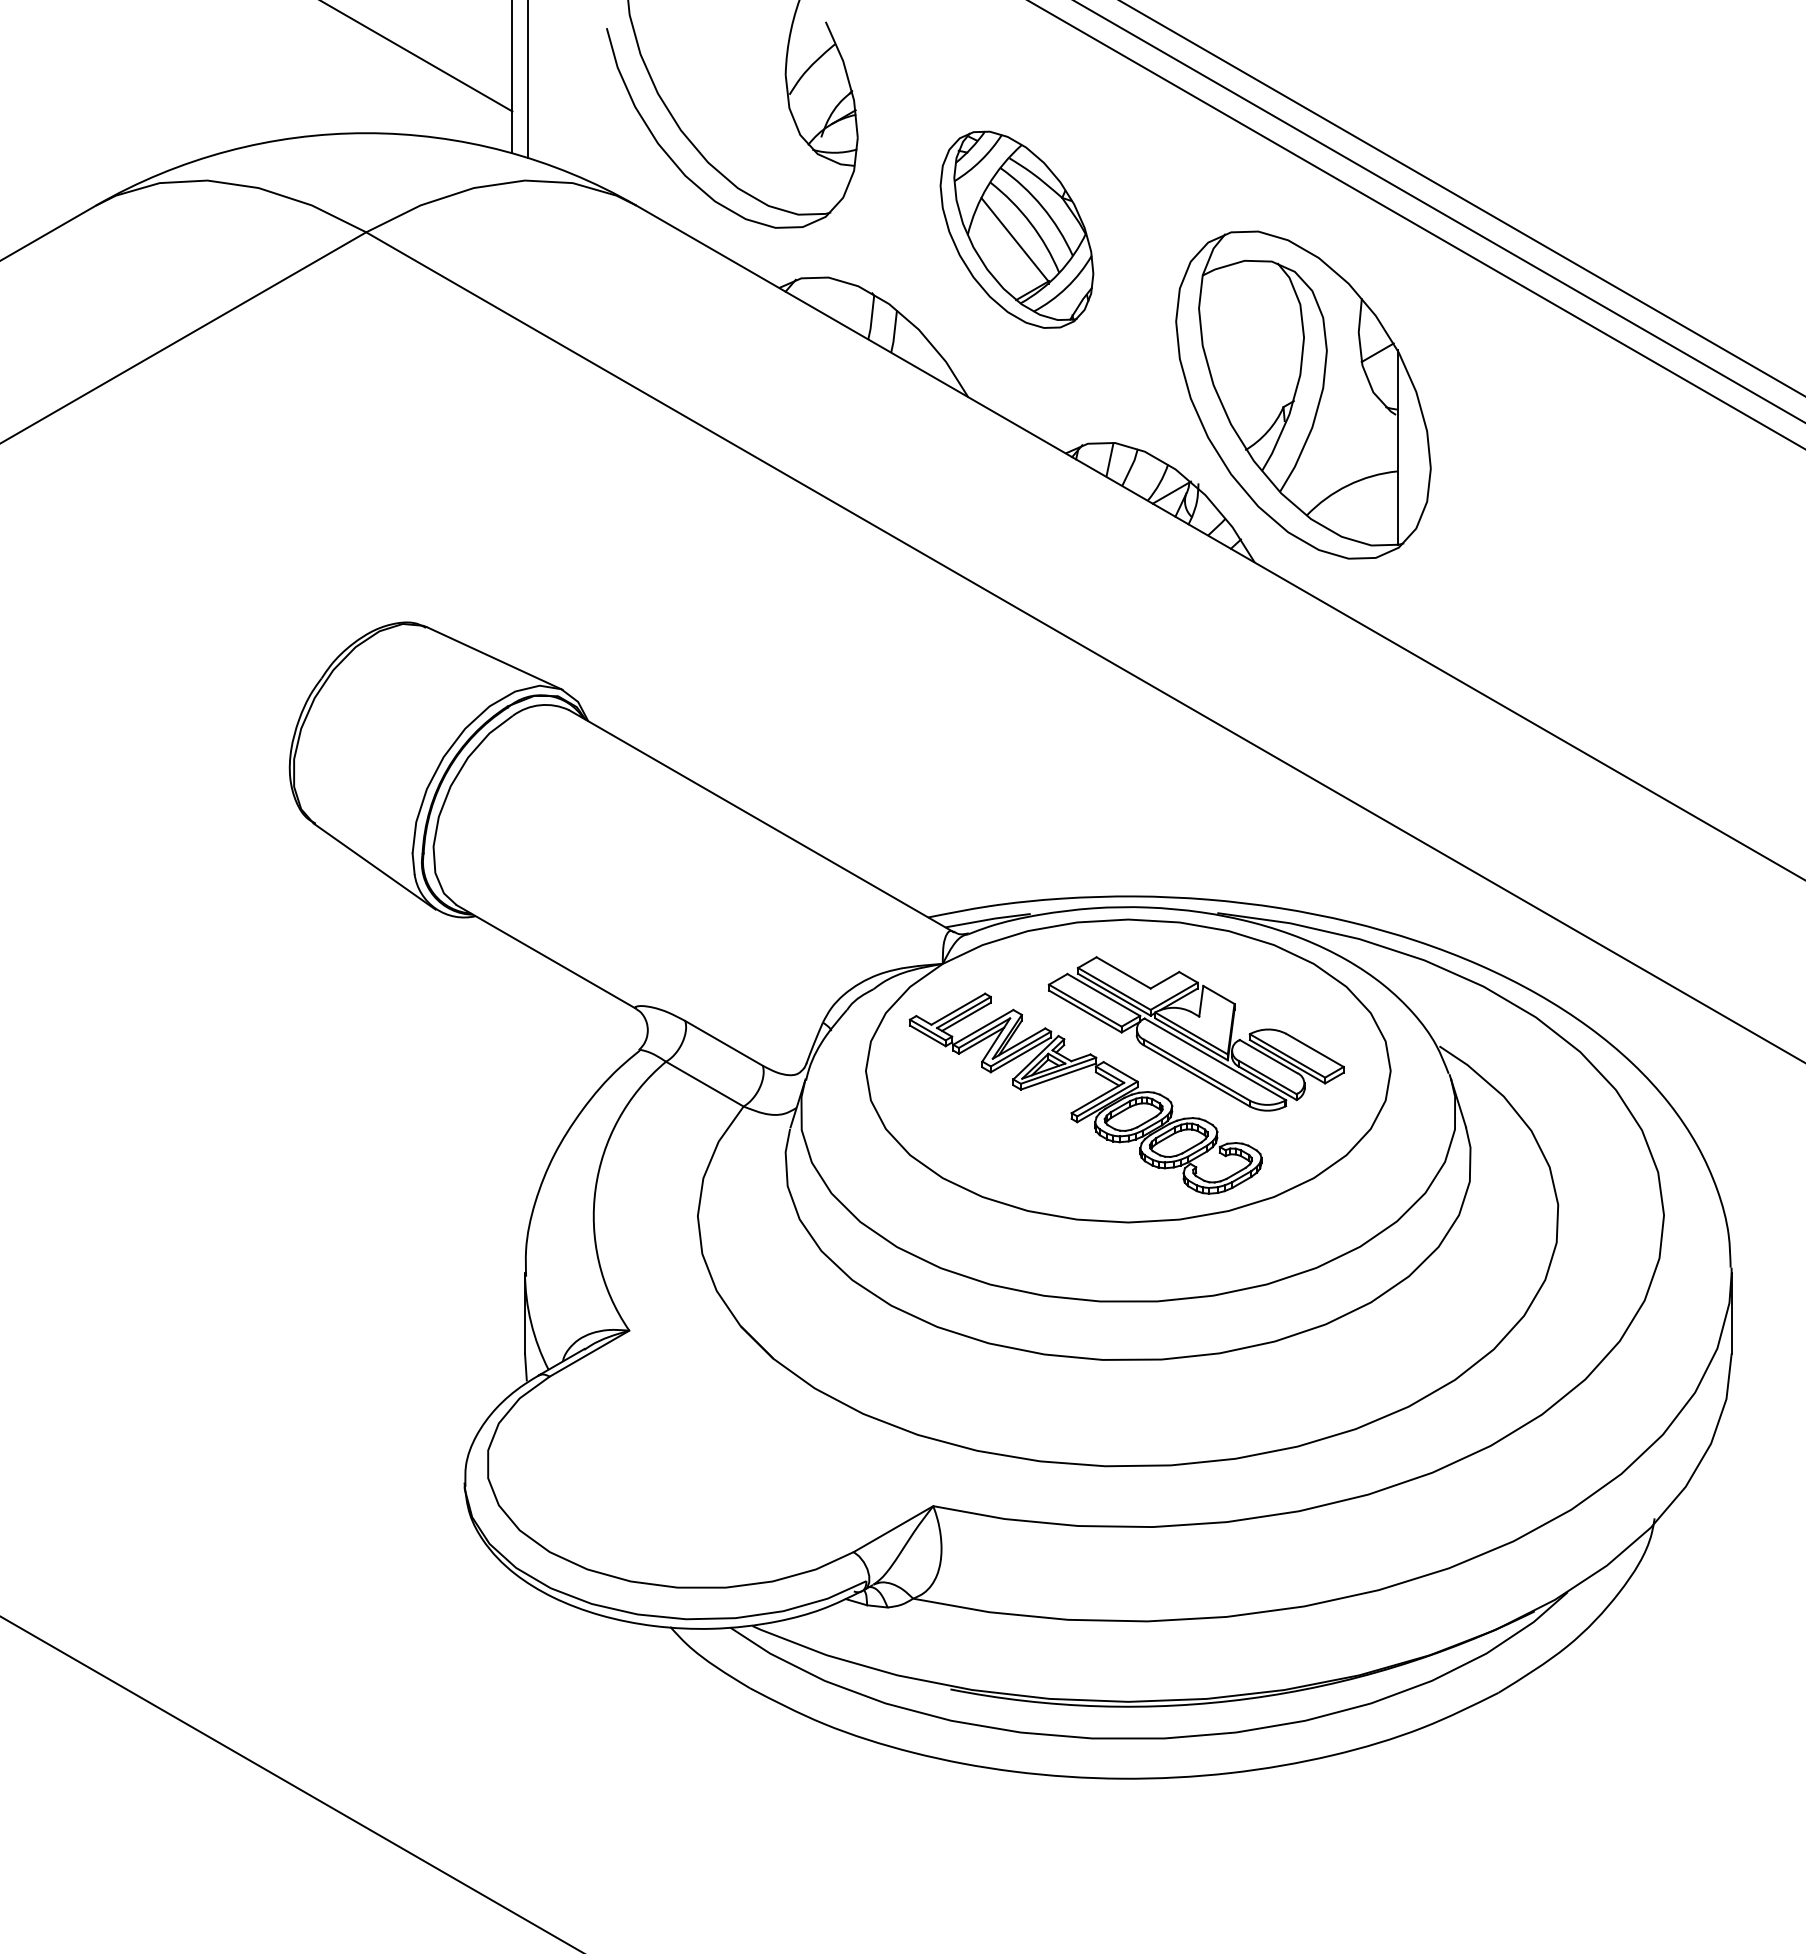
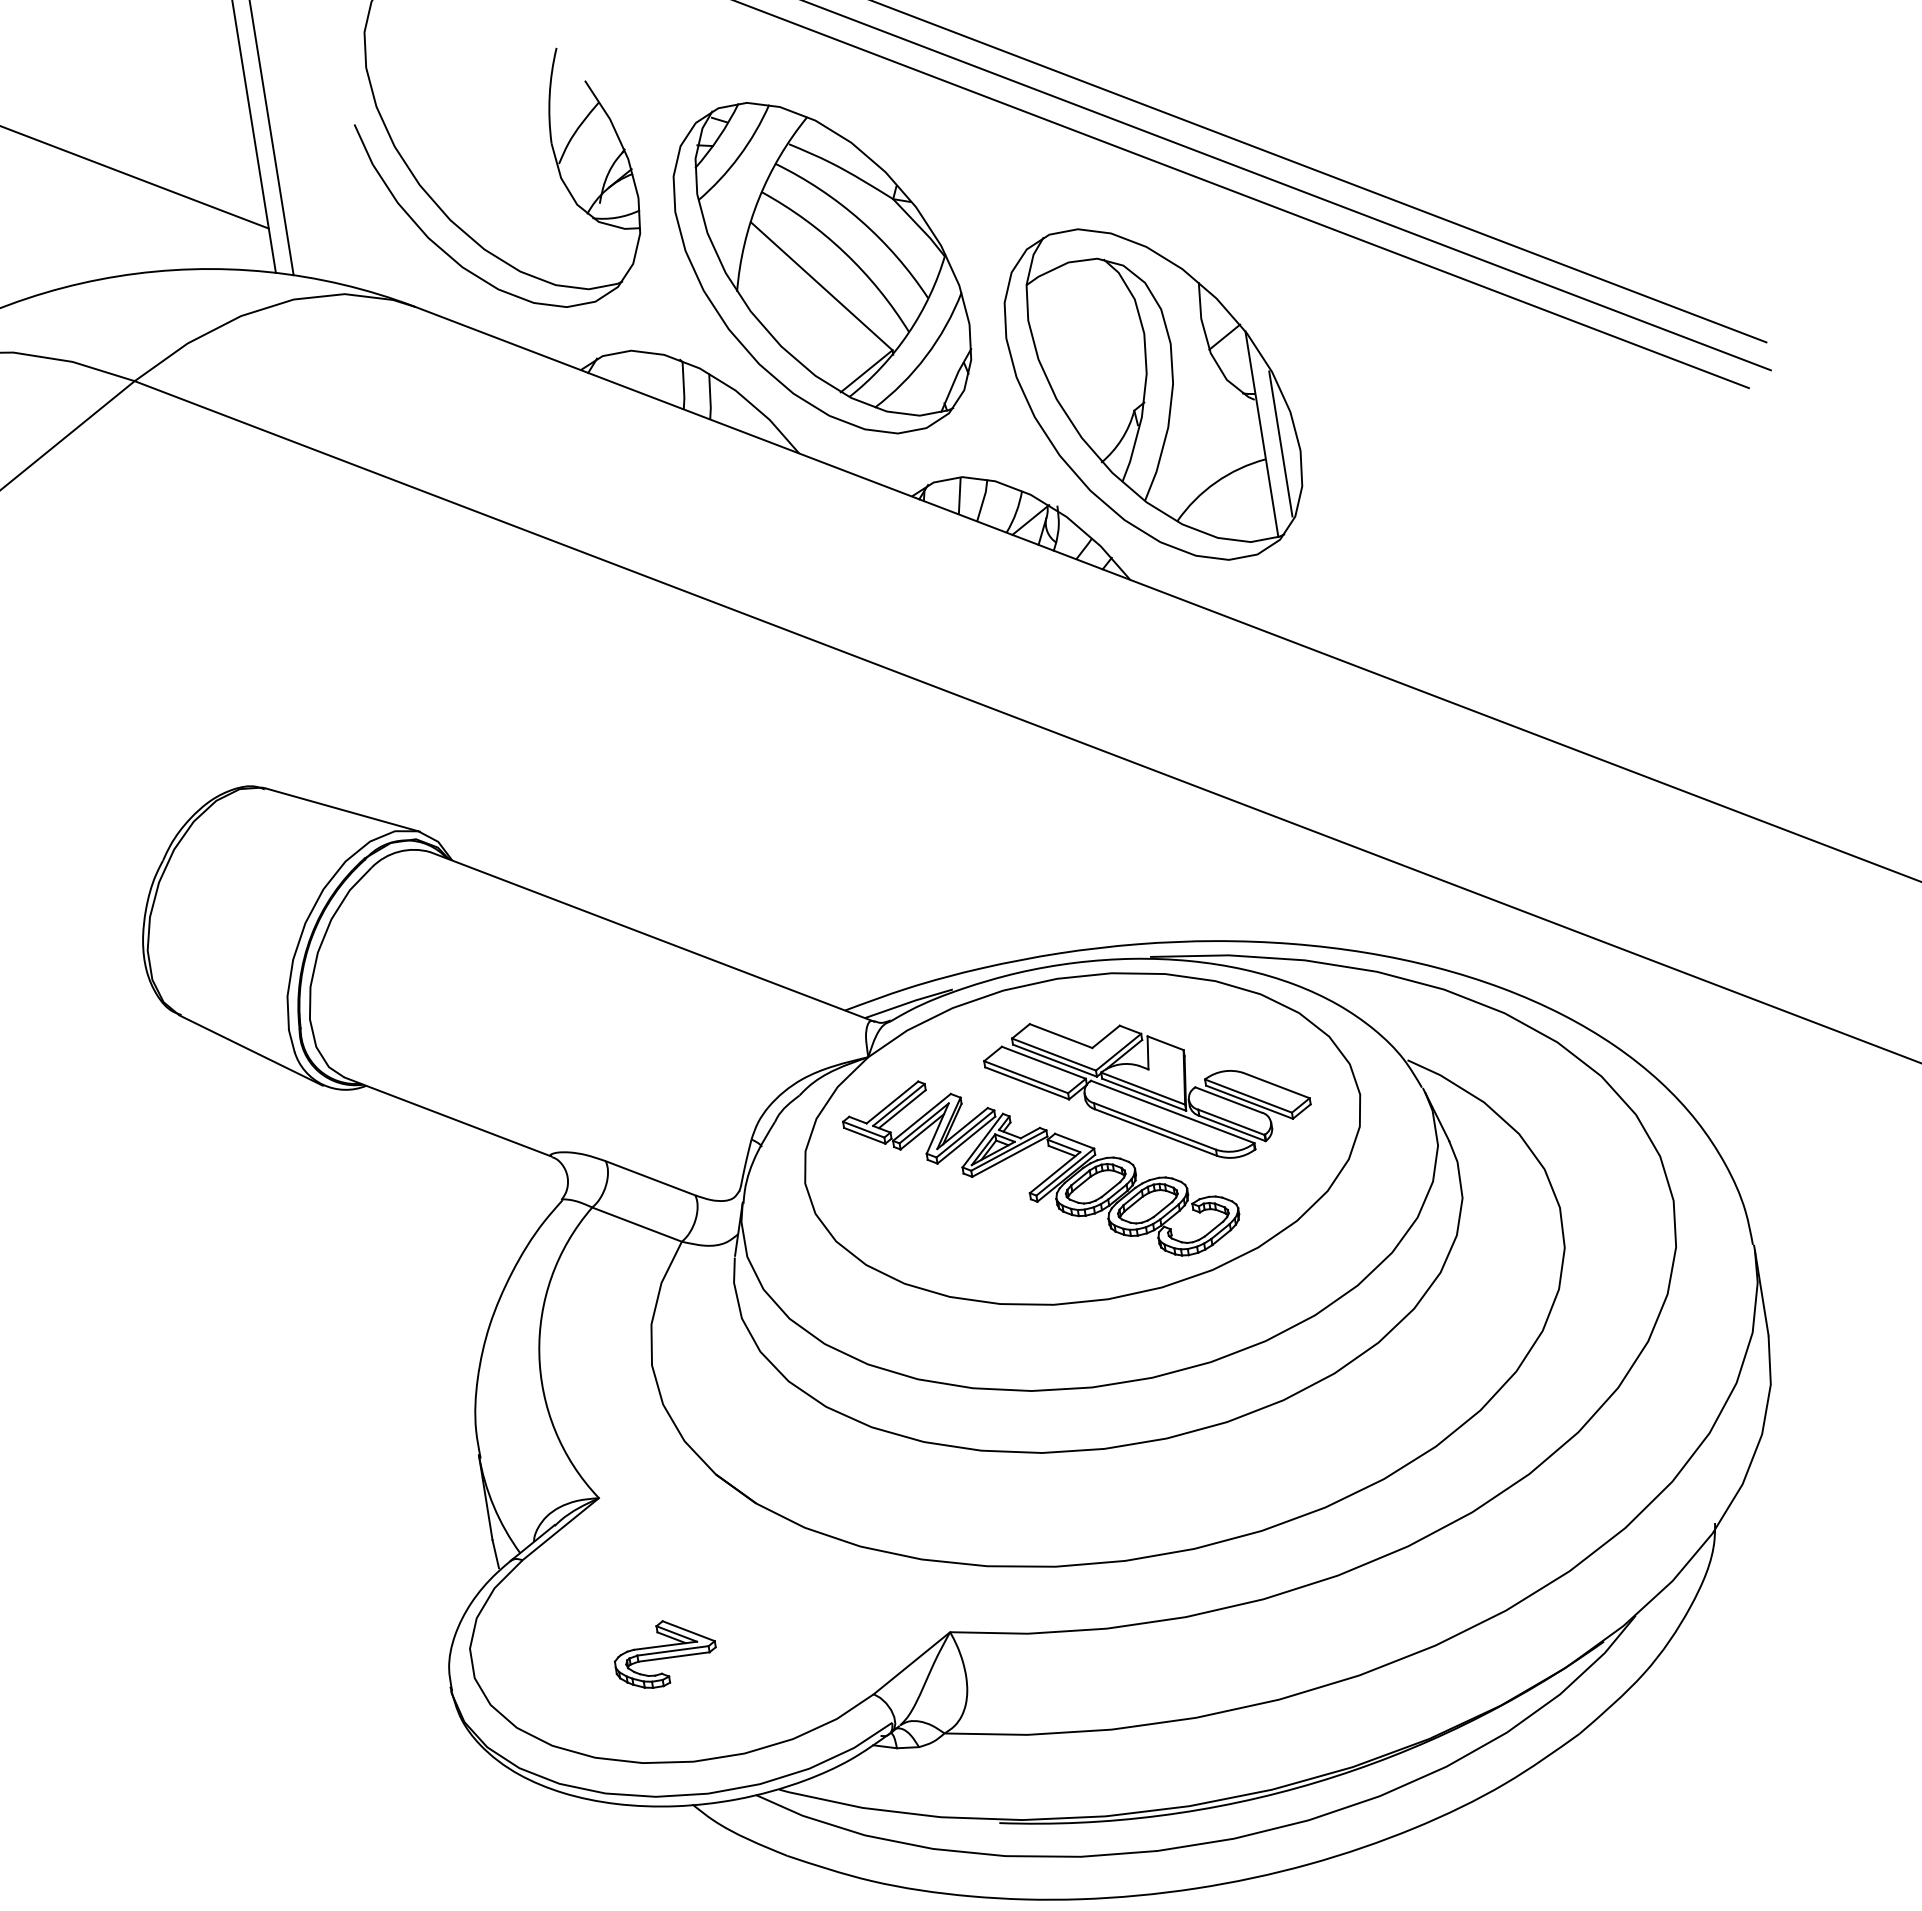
part: (1016, 229) -> (821, 268), size x1.67
line: (1413, 459) -> (1280, 444), added
part: (667, 1483) -> (665, 1653), added

